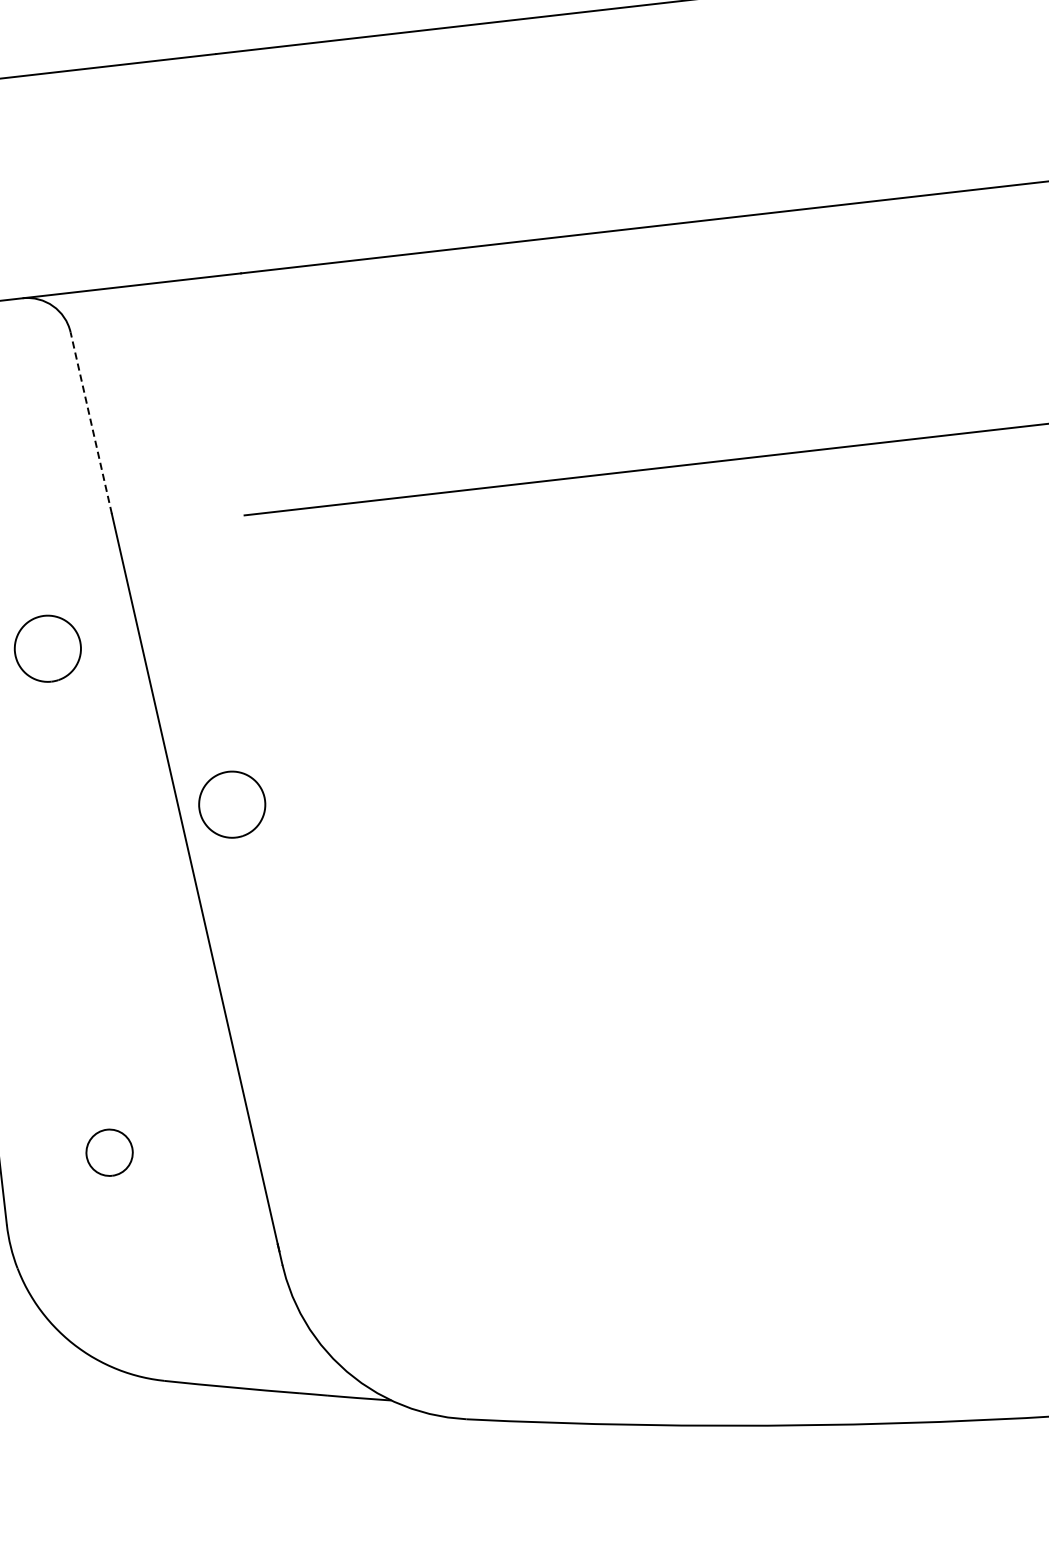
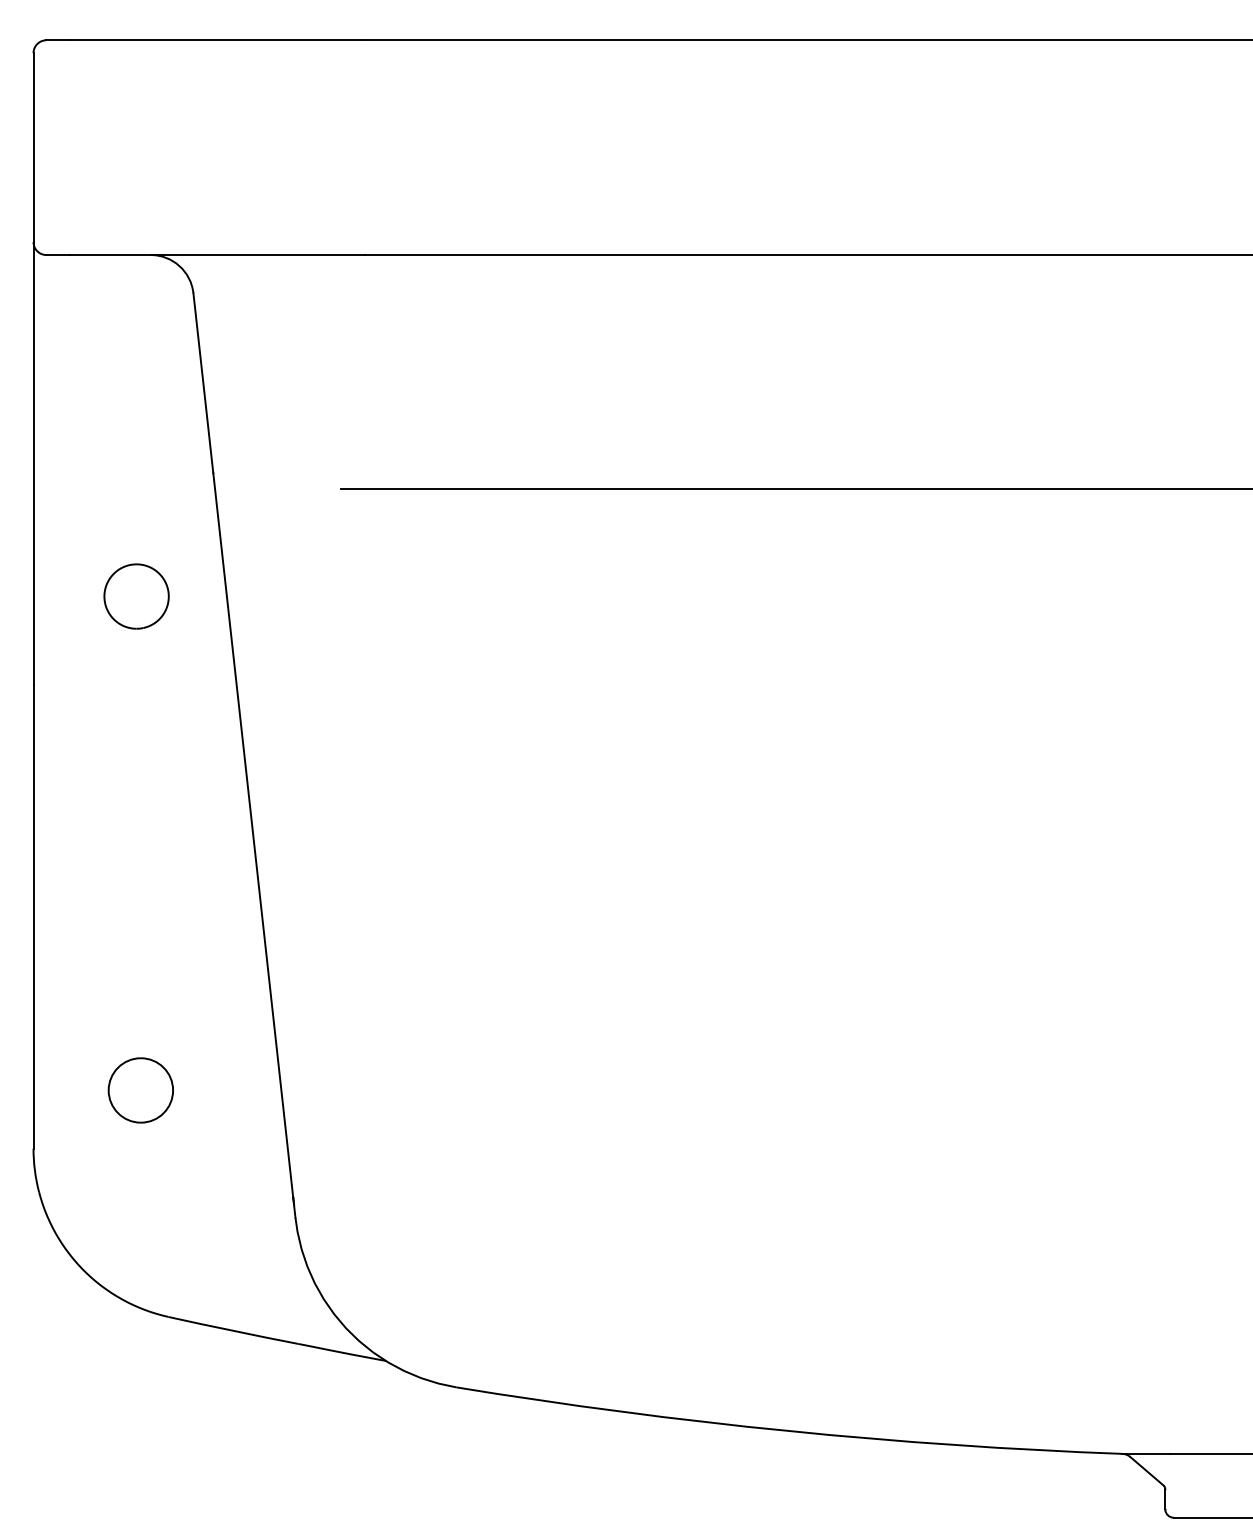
line: (91, 423) -> (203, 383), dashed -> solid
part: (232, 804) -> (297, 767), removed
part: (109, 1152) -> (140, 1090), size x1.43

